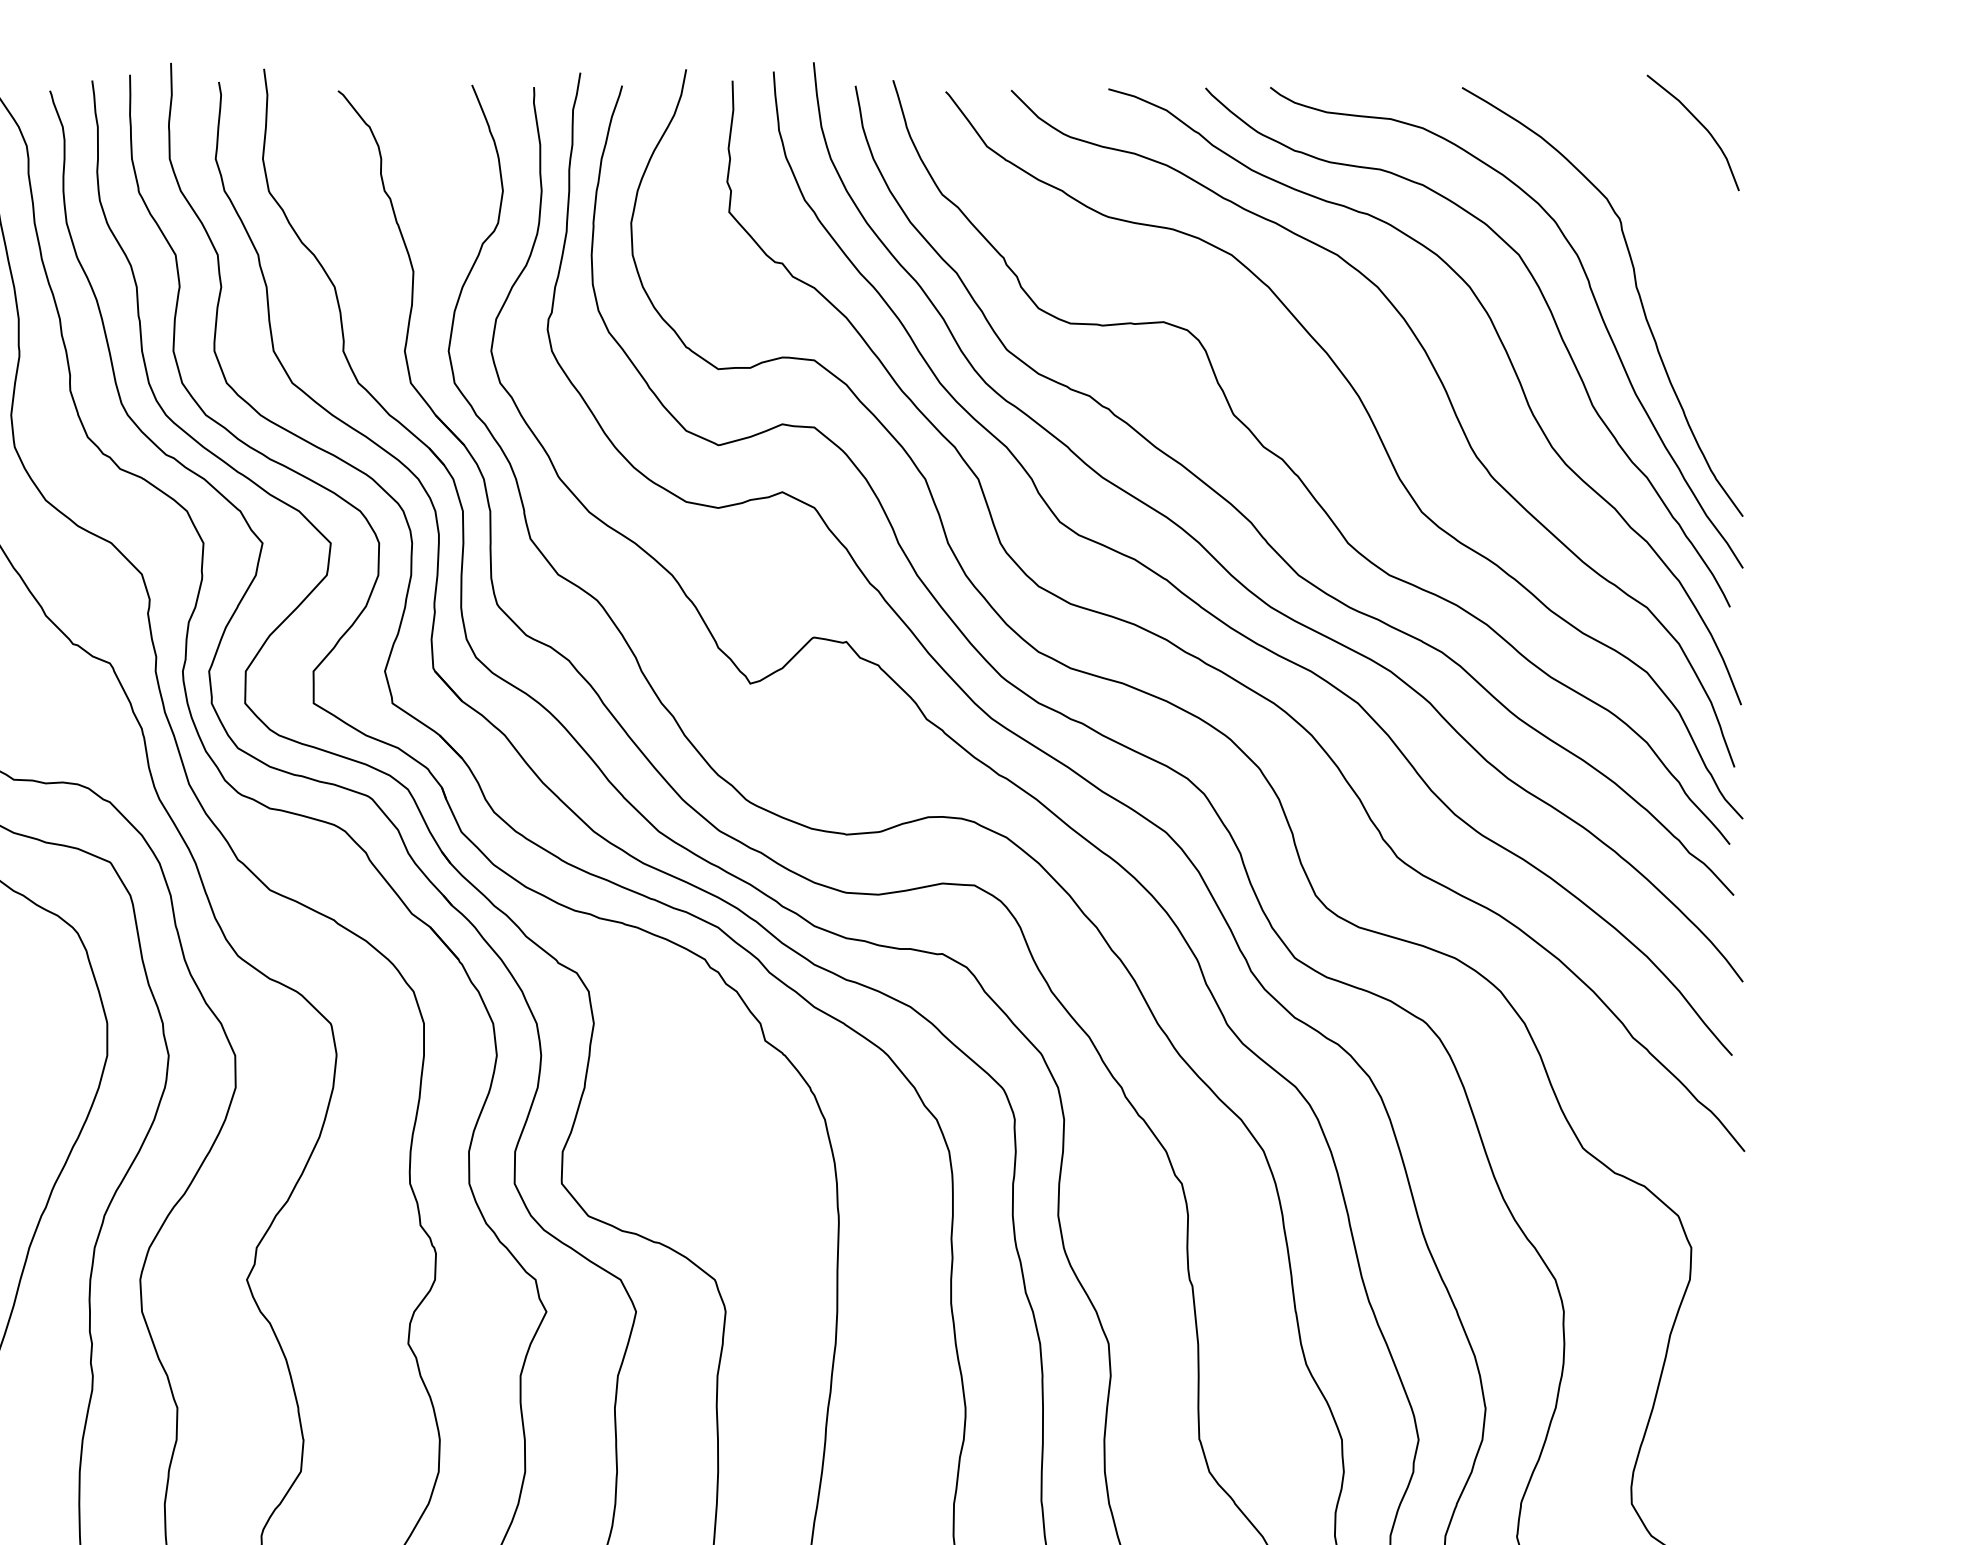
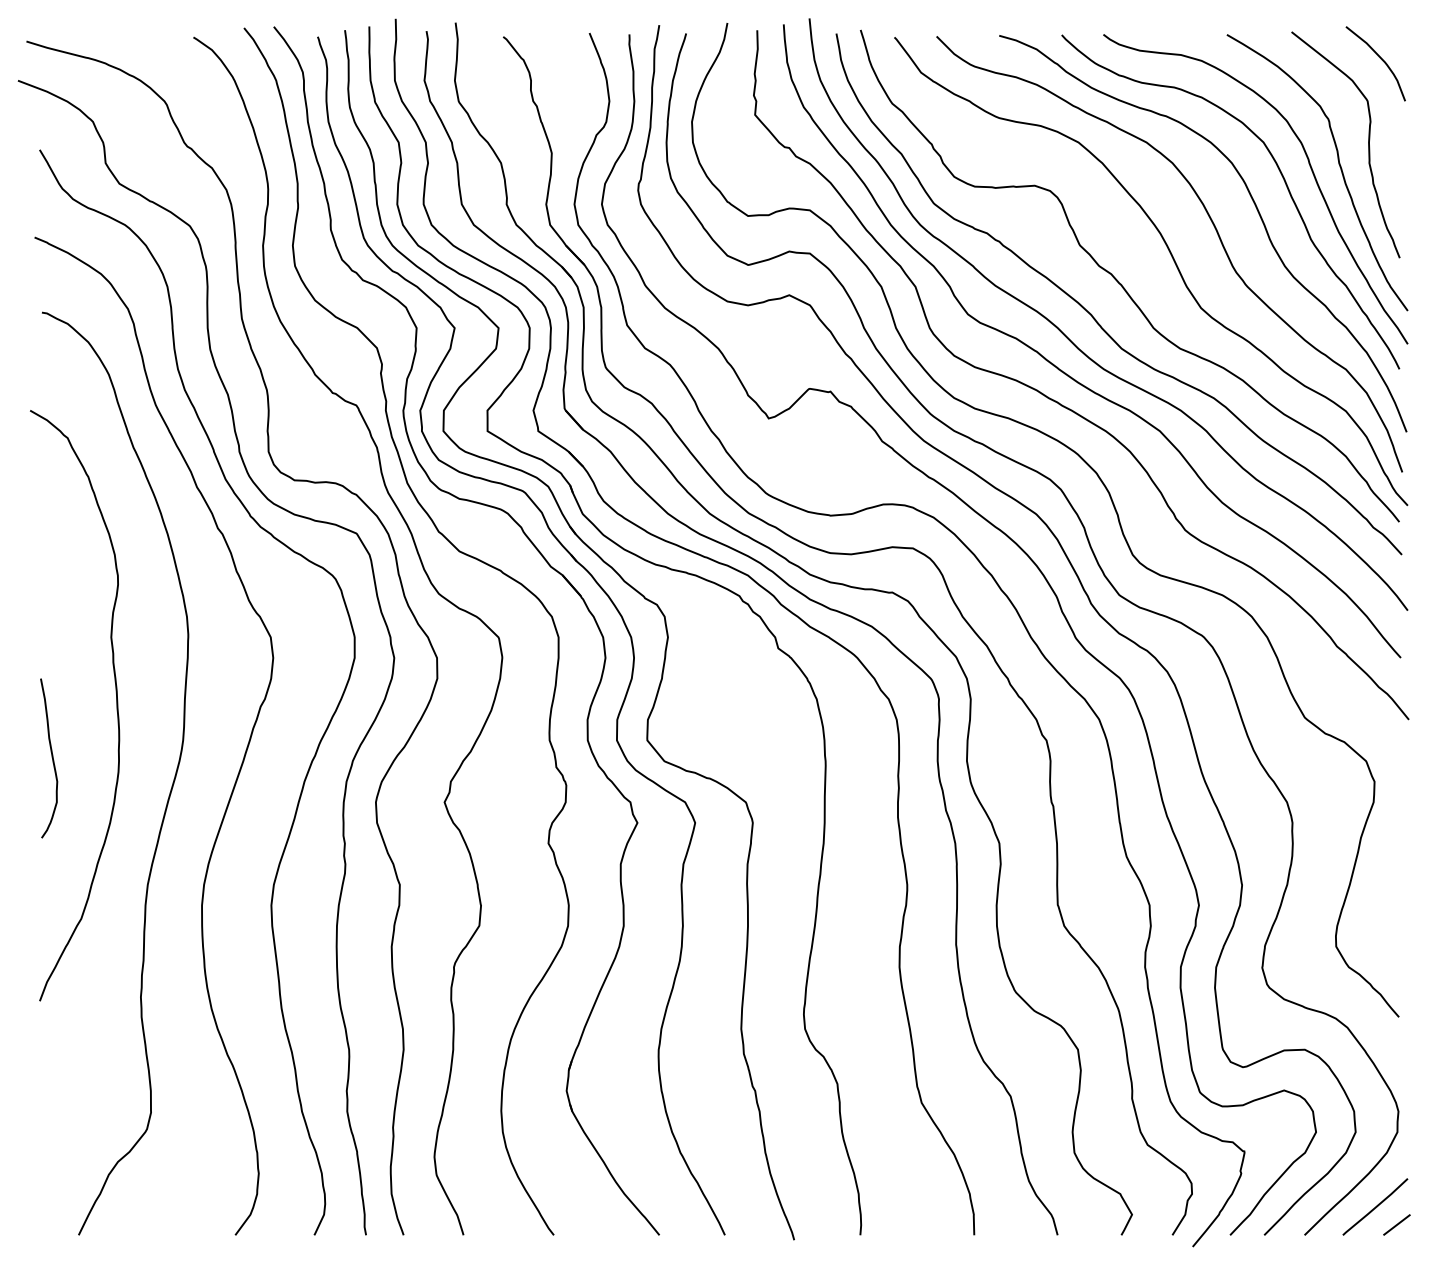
curve: (1681, 258) -> (1368, 144), added

